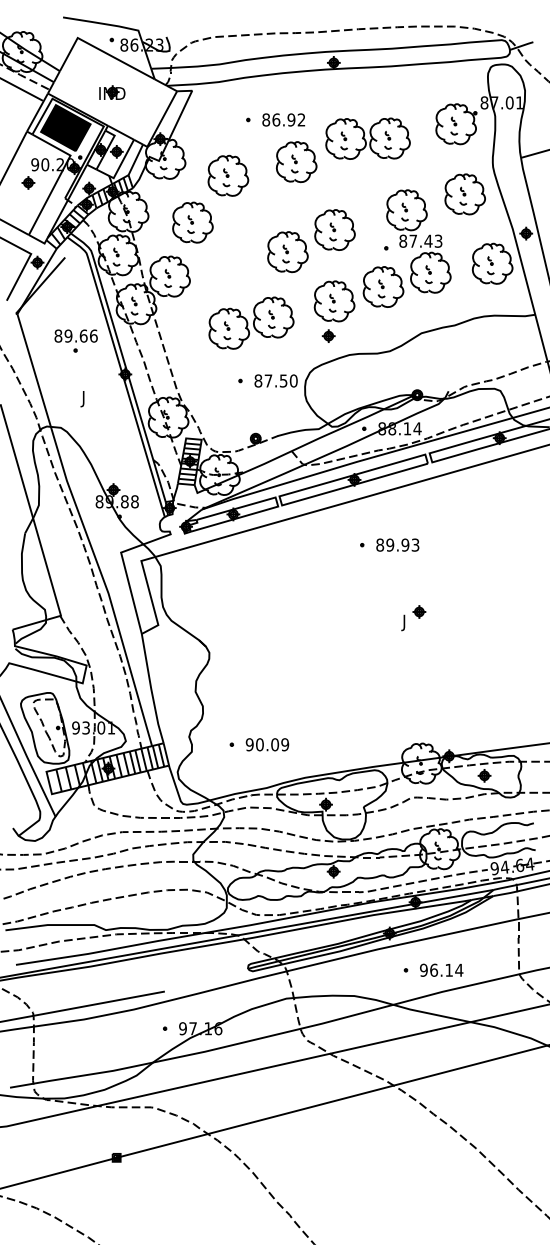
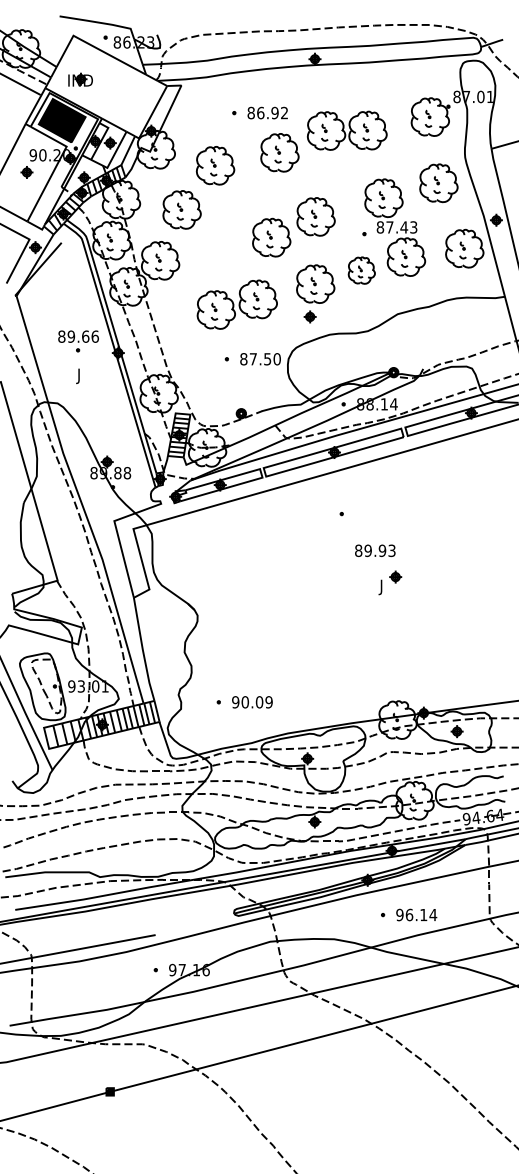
part: (112, 92) -> (80, 79), moved
part: (383, 286) -> (361, 270), size x0.7
part: (75, 340) -> (77, 340), moved
text: (397, 544) -> (375, 550), moved

